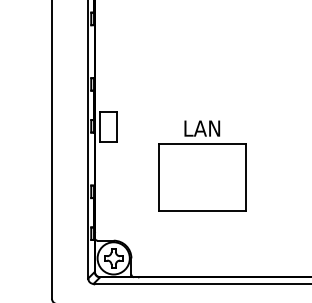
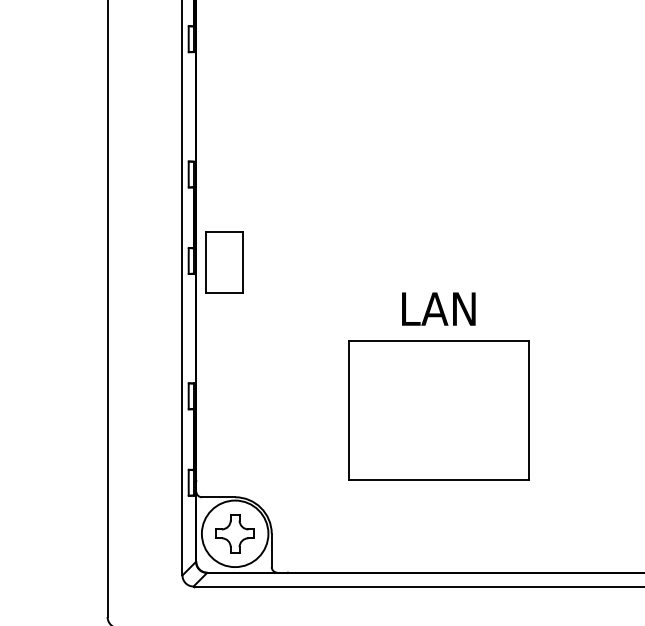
part: (202, 165) -> (439, 385), moved

